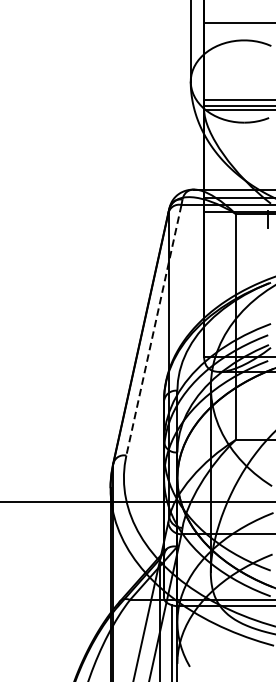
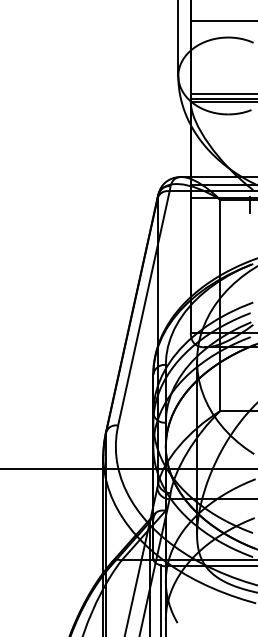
line: (153, 330) -> (143, 308), dashed -> solid

